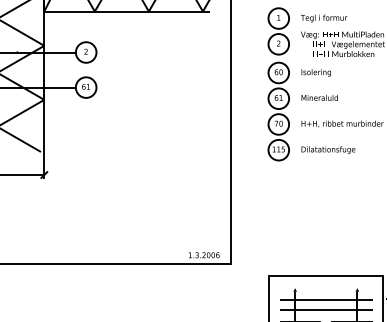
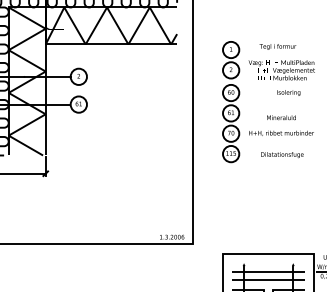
text: (323, 17) -> (277, 46), moved
text: (315, 72) -> (288, 92), moved
text: (319, 97) -> (281, 117), moved
text: (328, 150) -> (282, 155), moved

